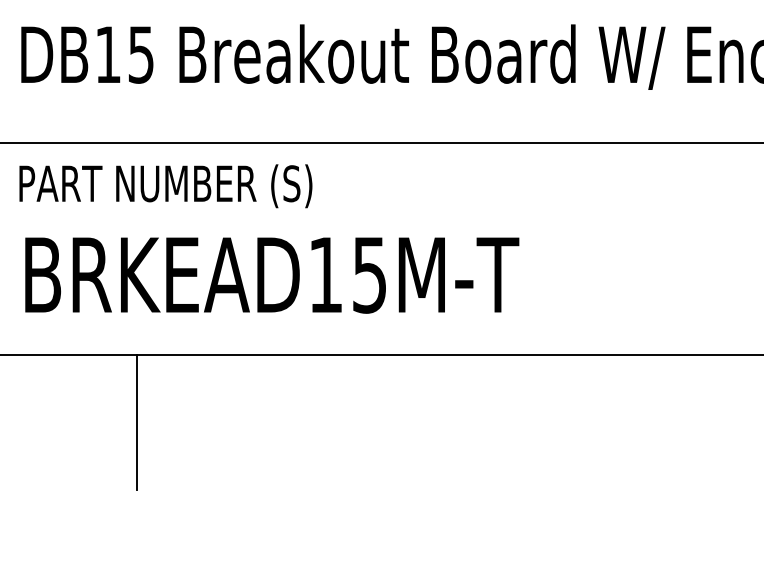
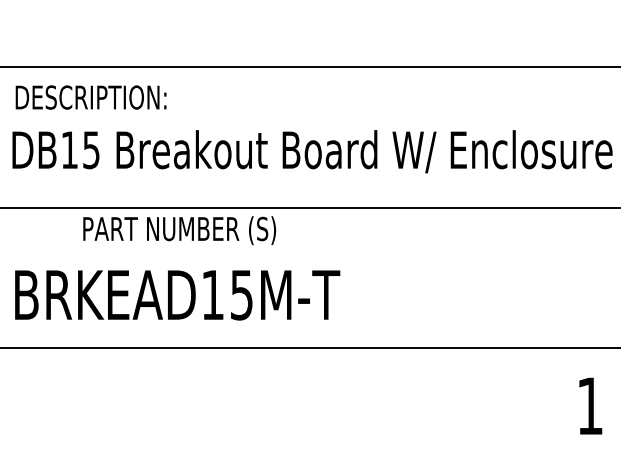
text: (165, 186) -> (179, 230), moved
line: (136, 421) -> (88, 391), removed

